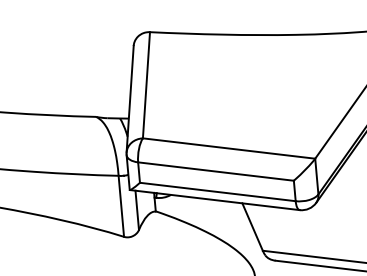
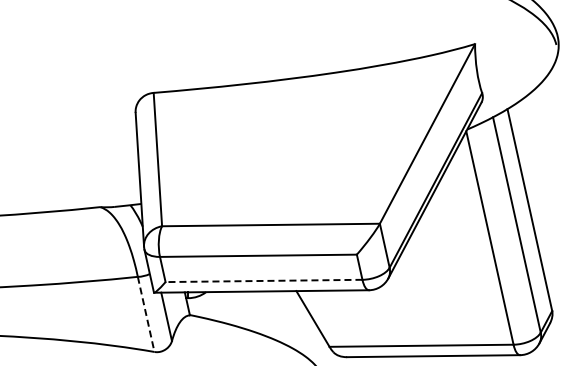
line: (217, 191) -> (263, 280), solid -> dashed
line: (121, 206) -> (146, 314), solid -> dashed

